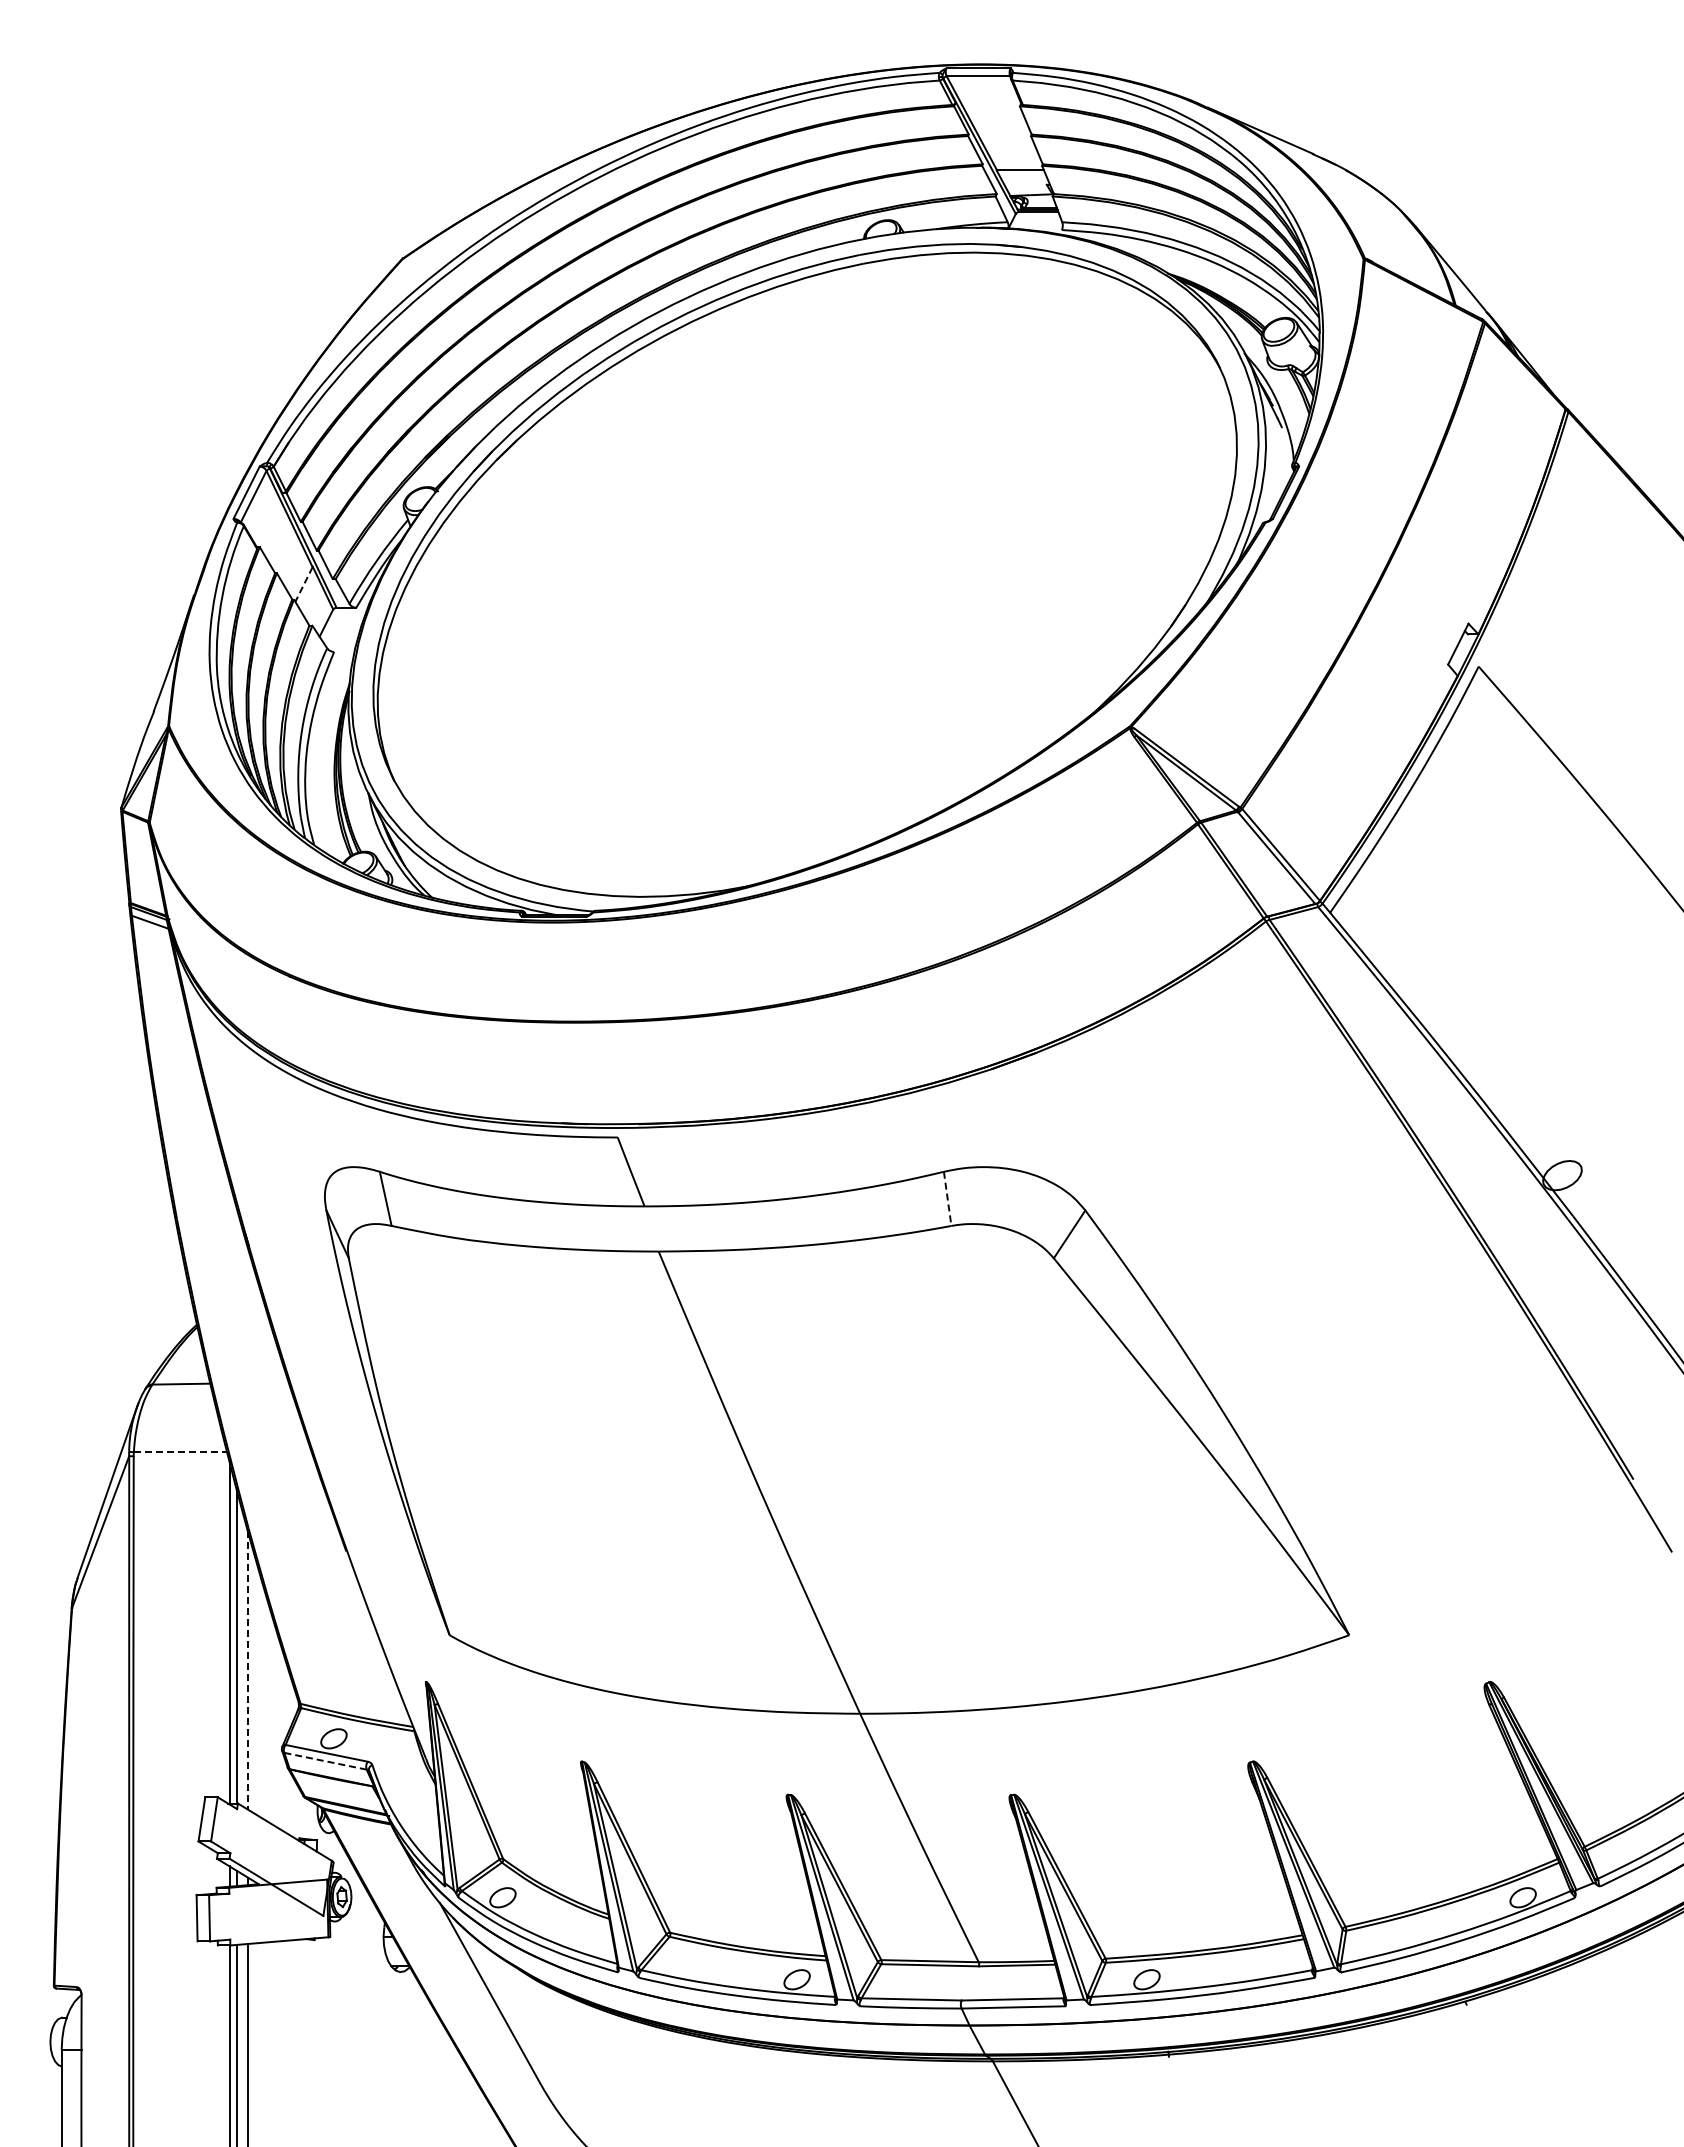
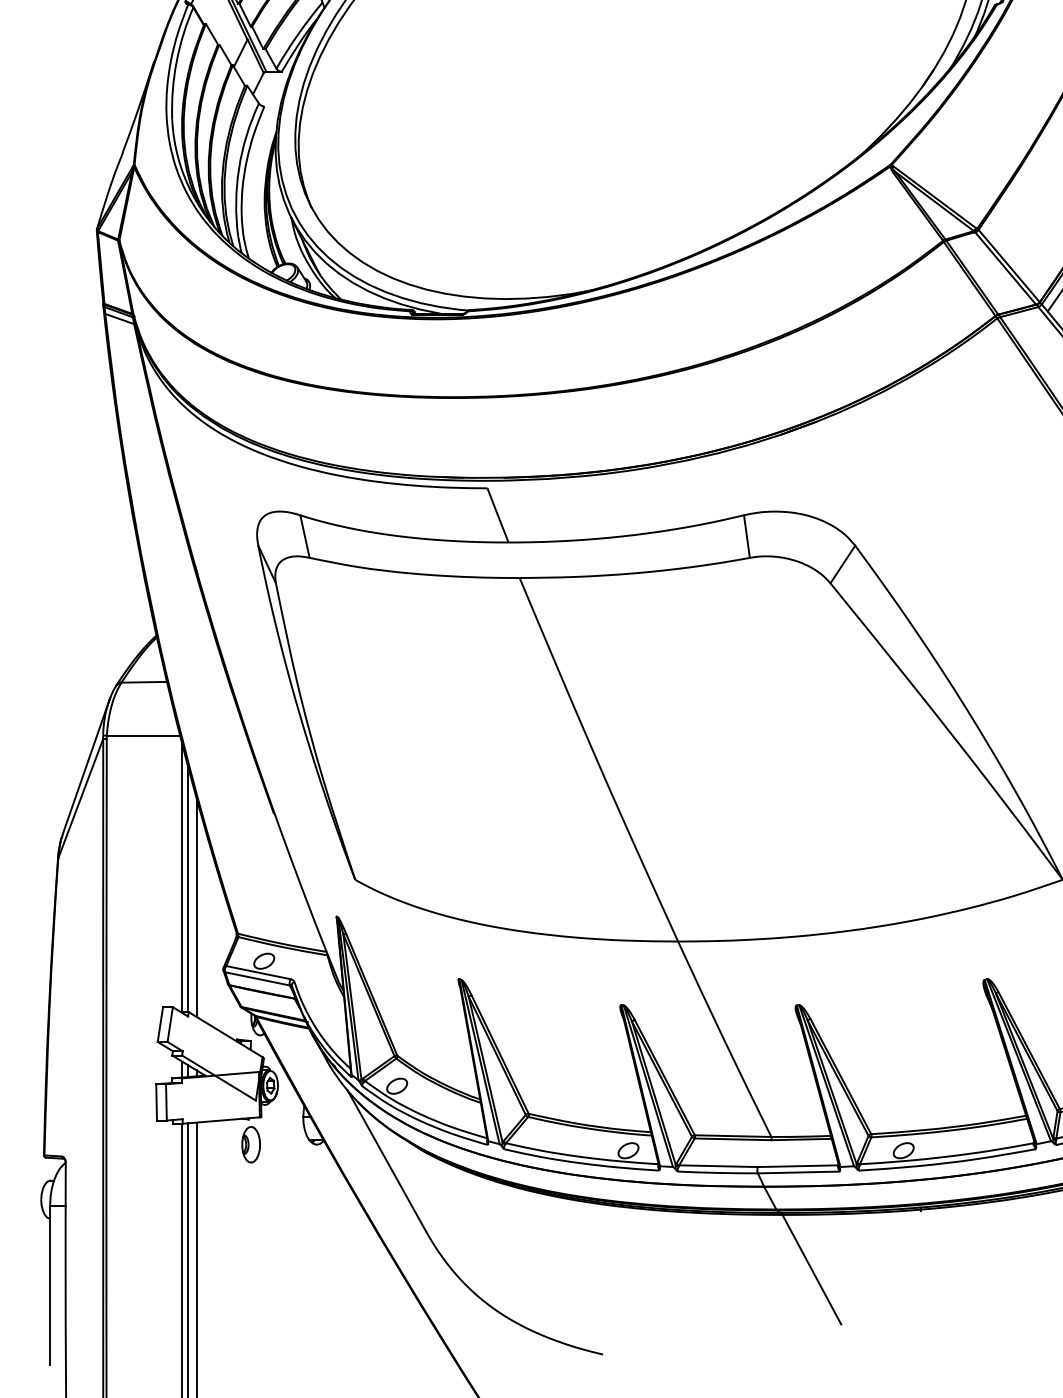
line: (303, 584) -> (240, 53), dashed -> solid
line: (947, 1199) -> (746, 537), dashed -> solid
line: (180, 1452) -> (143, 736), dashed -> solid
line: (248, 1670) -> (197, 907), dashed -> solid
line: (325, 1761) -> (257, 979), dashed -> solid
part: (317, 1971) -> (251, 1144), added

